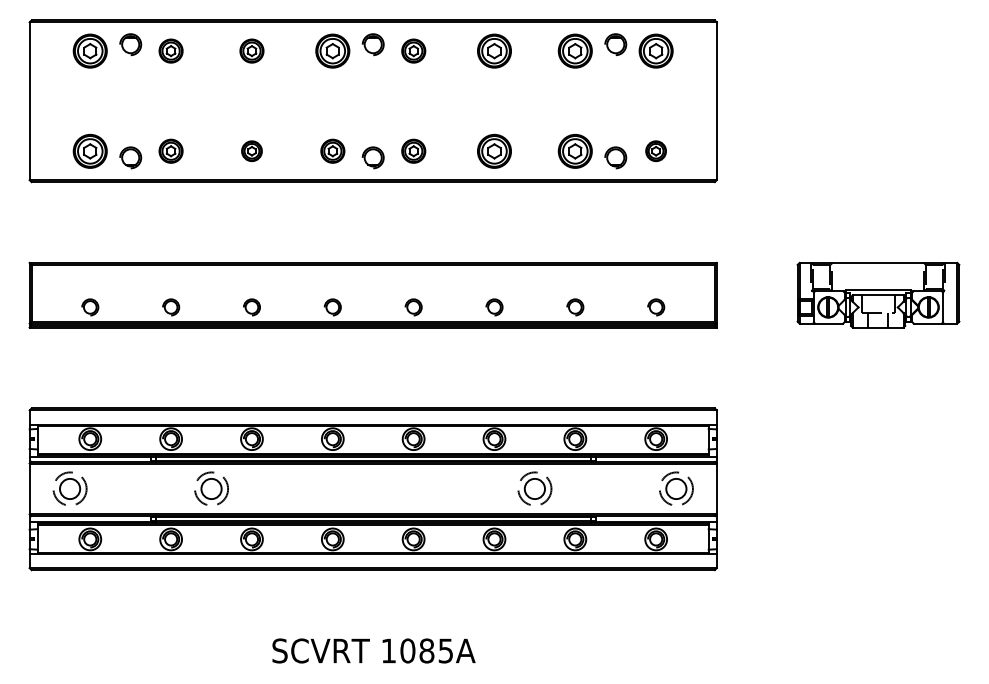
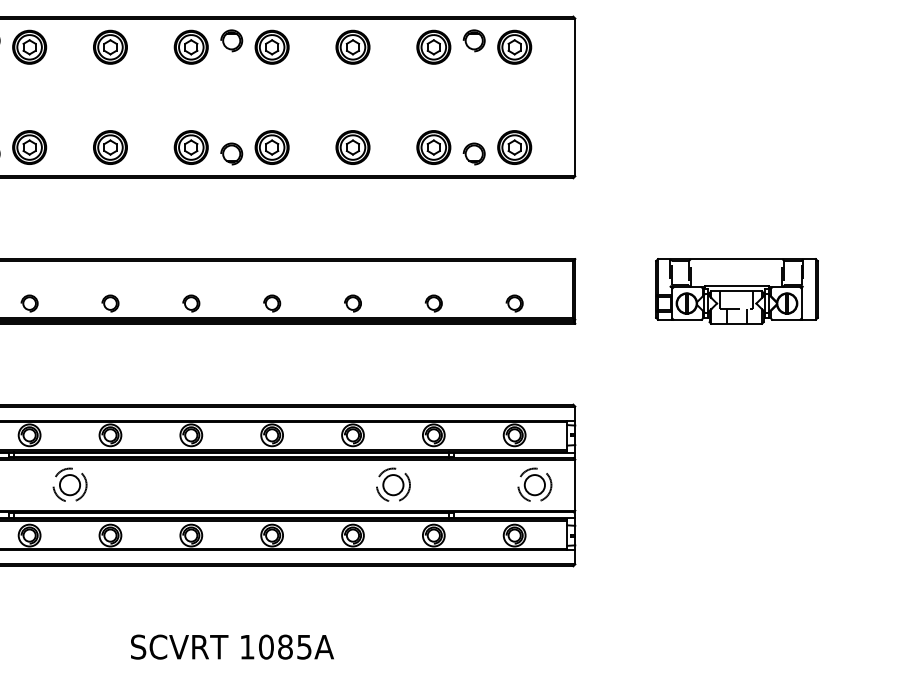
part: (170, 50) -> (29, 46), size x1.43
part: (251, 50) -> (110, 46), size x1.43
part: (413, 50) -> (272, 46), size x1.43
part: (170, 150) -> (29, 146), size x1.43
part: (251, 150) -> (110, 146), size x1.67
part: (332, 150) -> (191, 146), size x1.43
part: (413, 150) -> (272, 146), size x1.43
part: (655, 150) -> (514, 146), size x1.67

